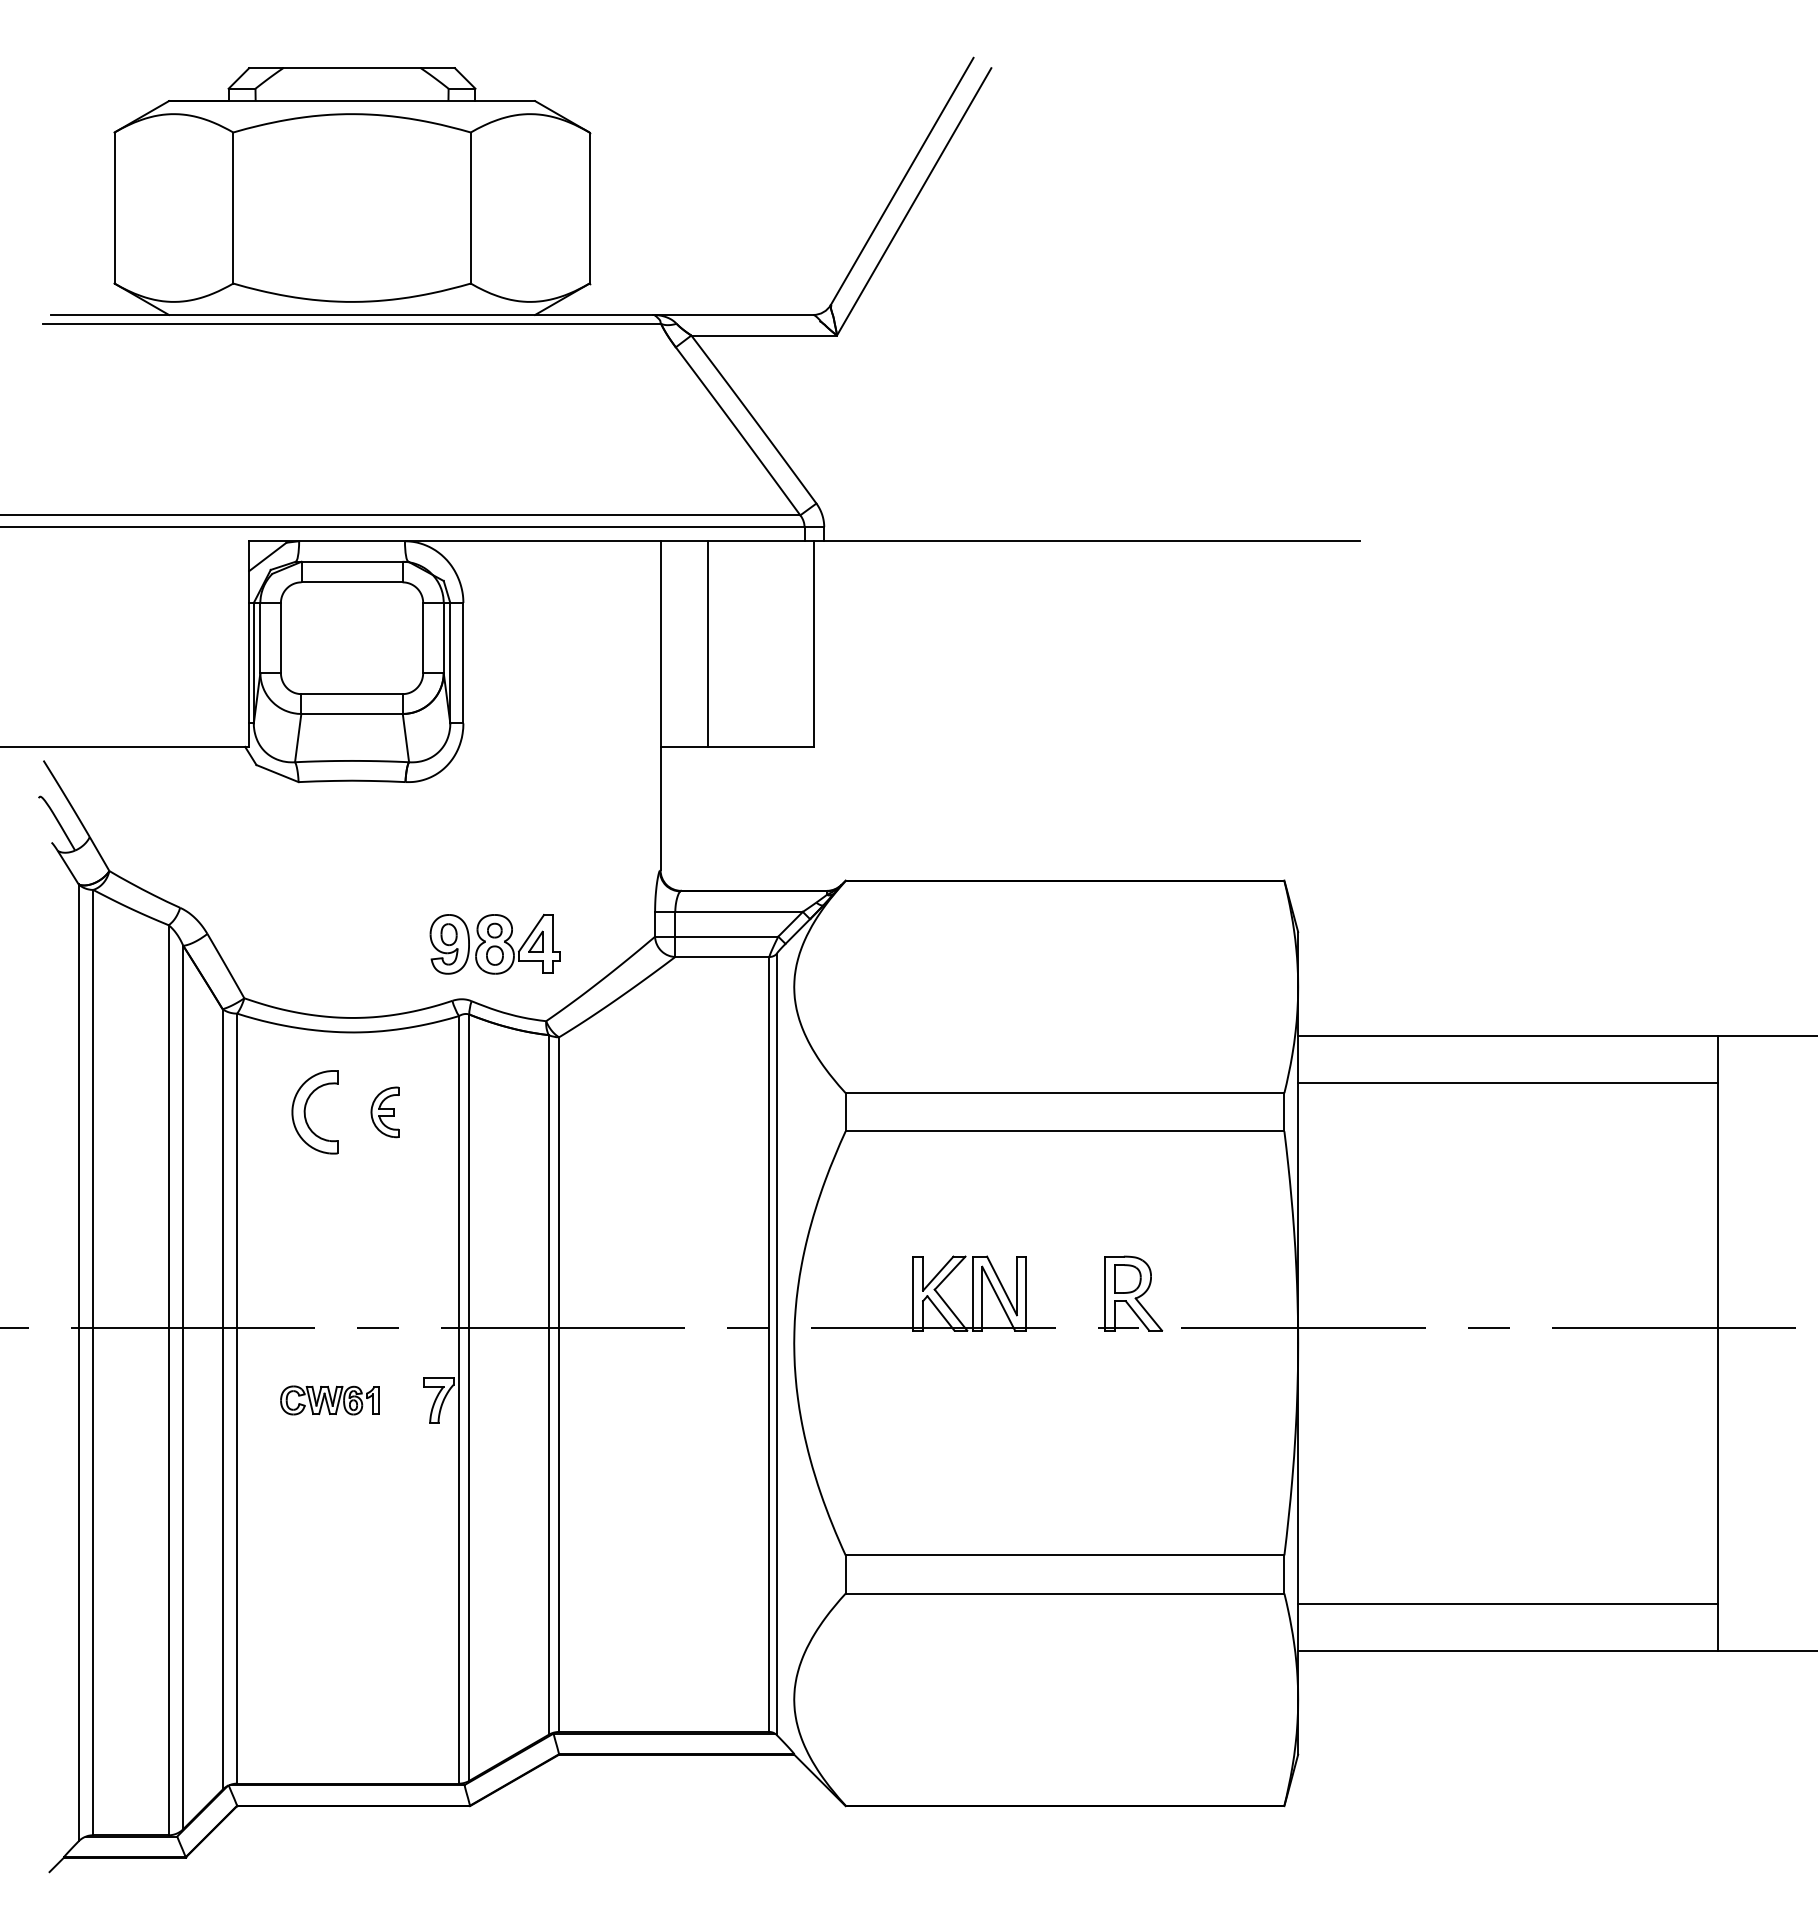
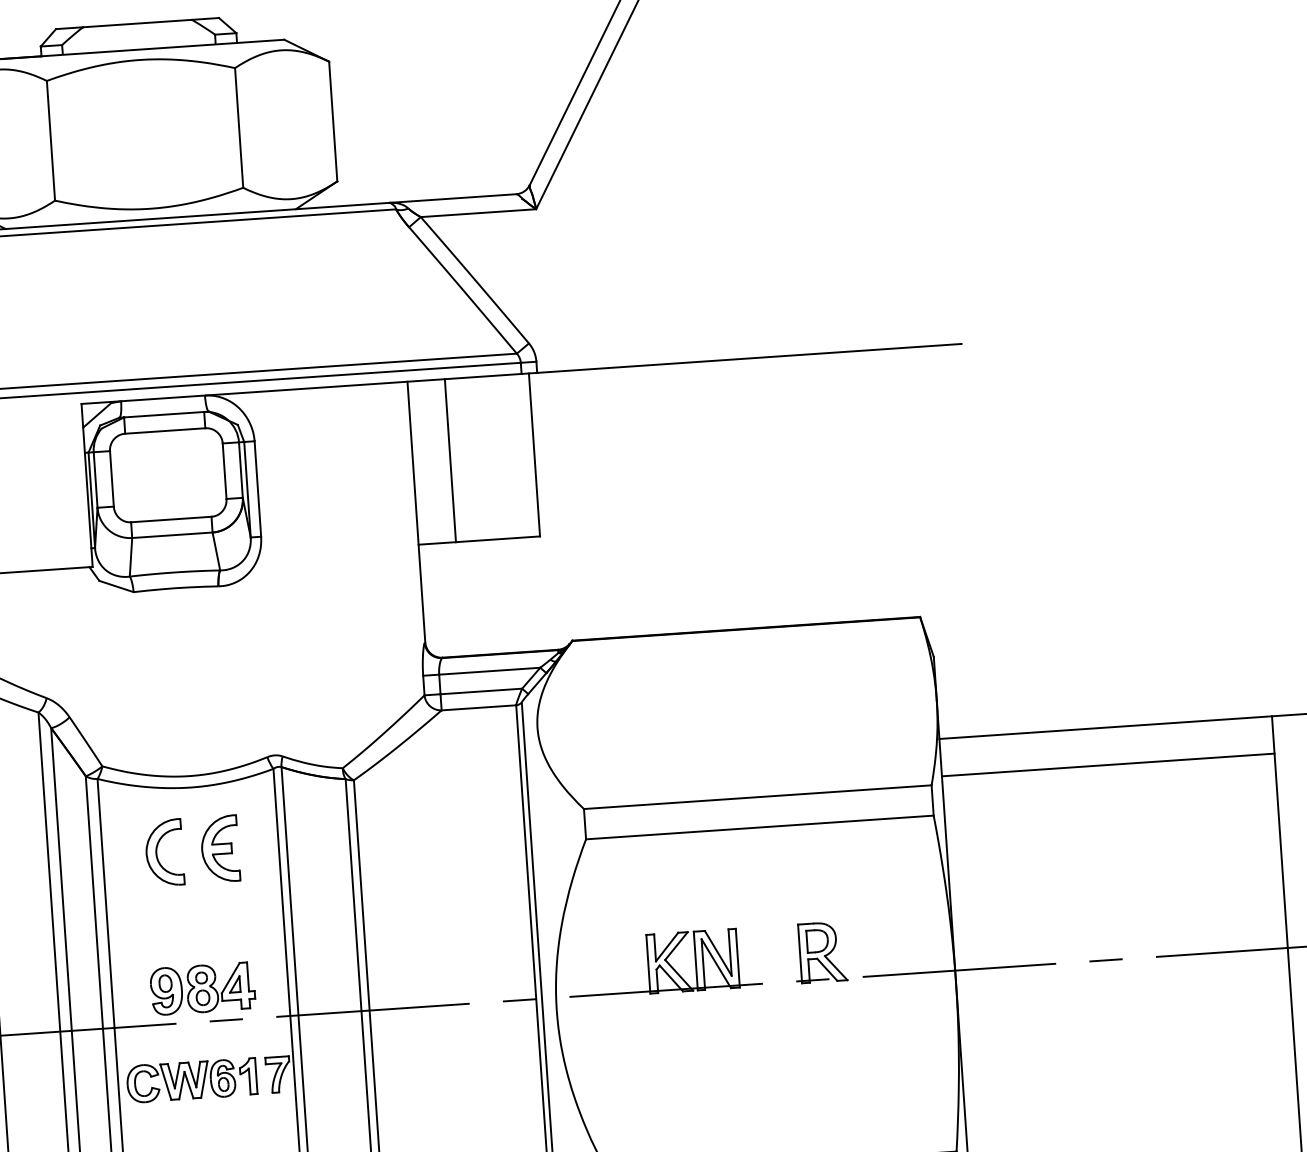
part: (494, 944) -> (202, 989), moved
part: (384, 1112) -> (219, 849), size x1.67
part: (329, 1400) -> (191, 1080), size x1.67

